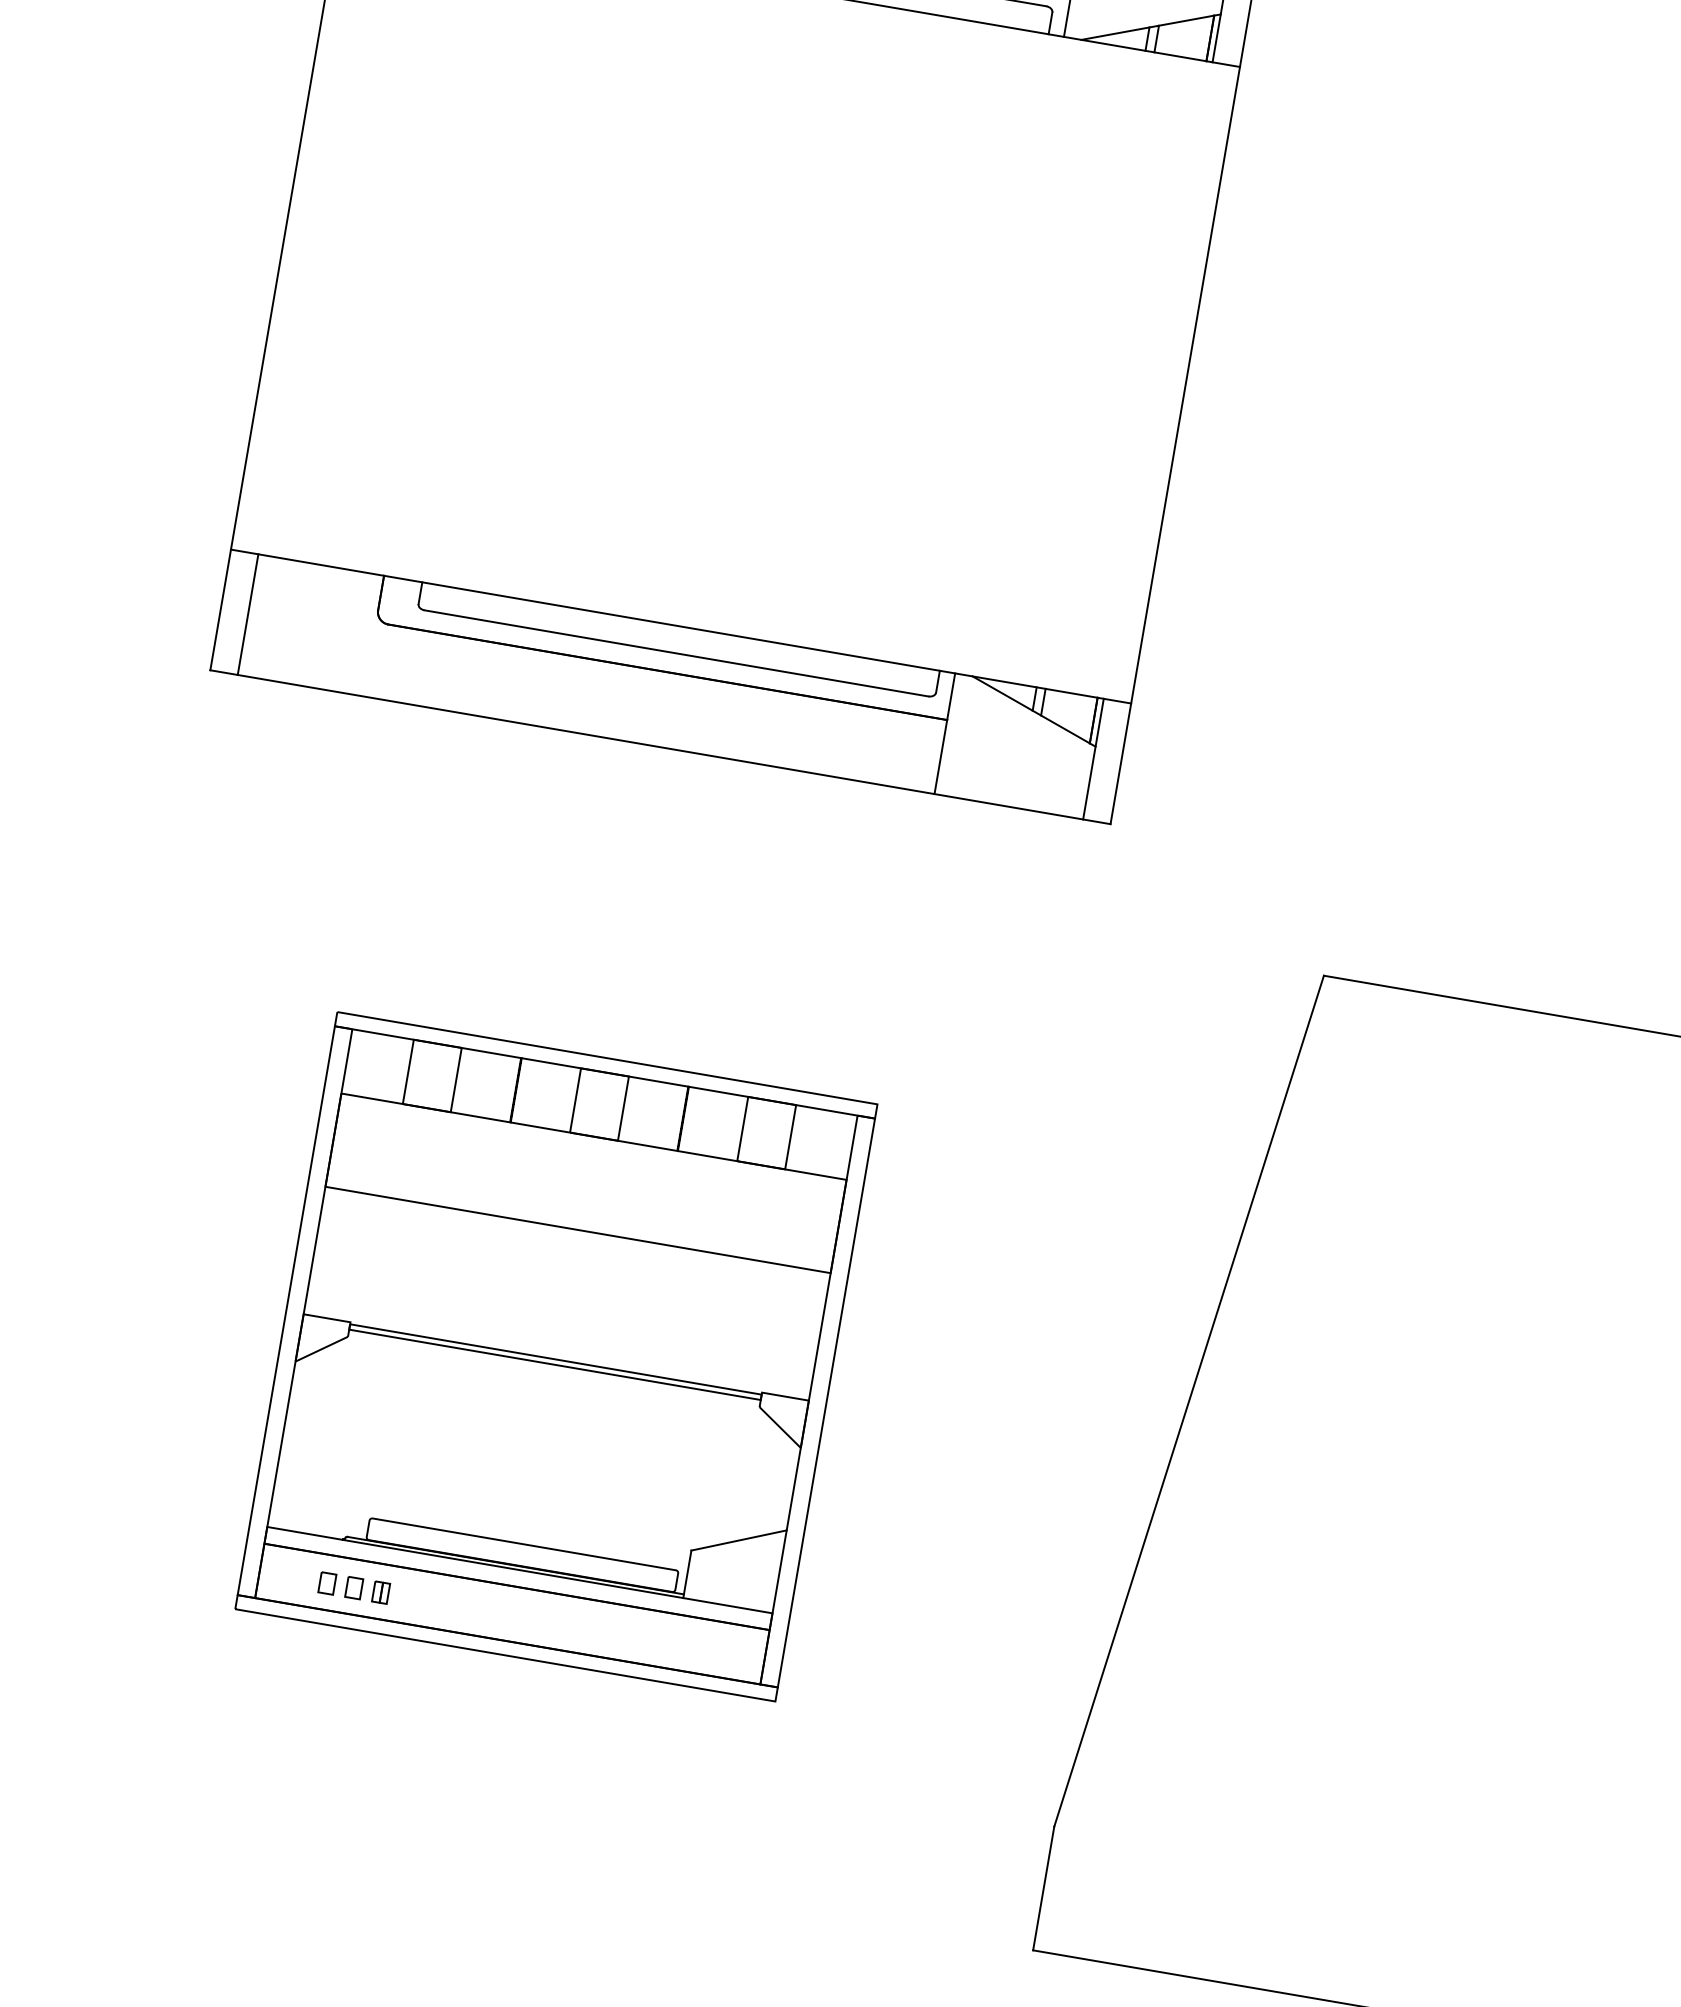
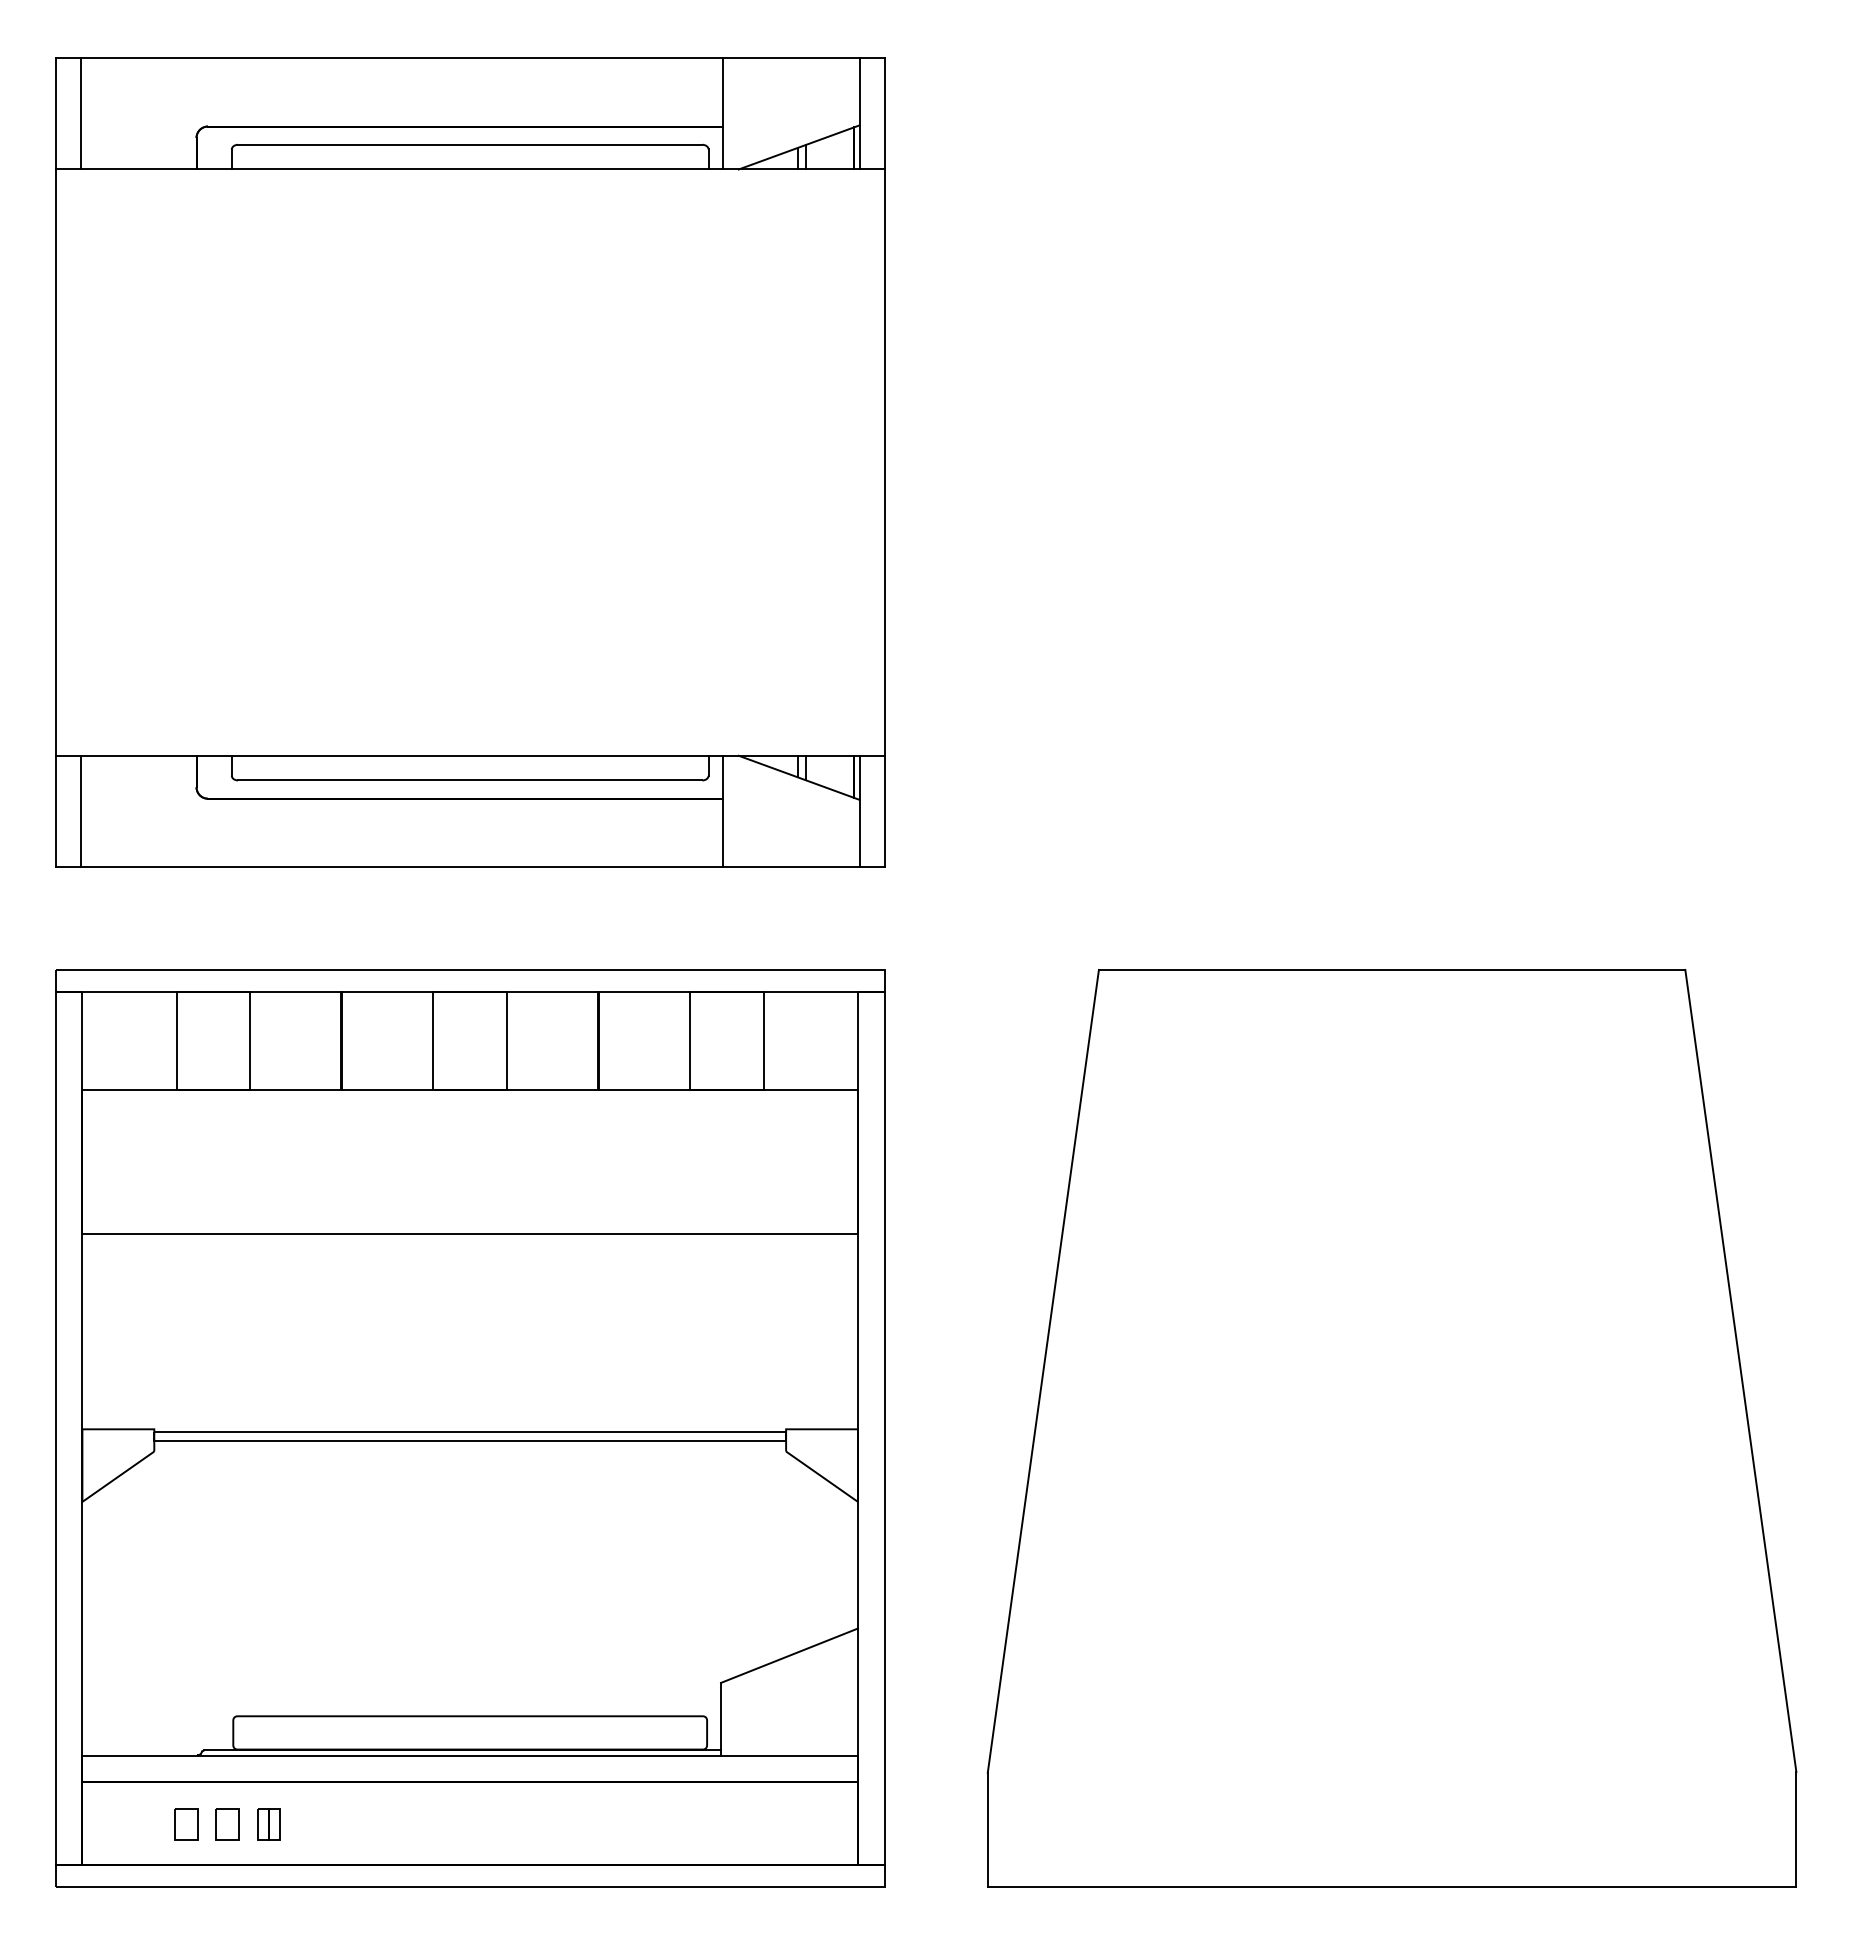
part: (556, 1356) -> (470, 1428), size x1.67

